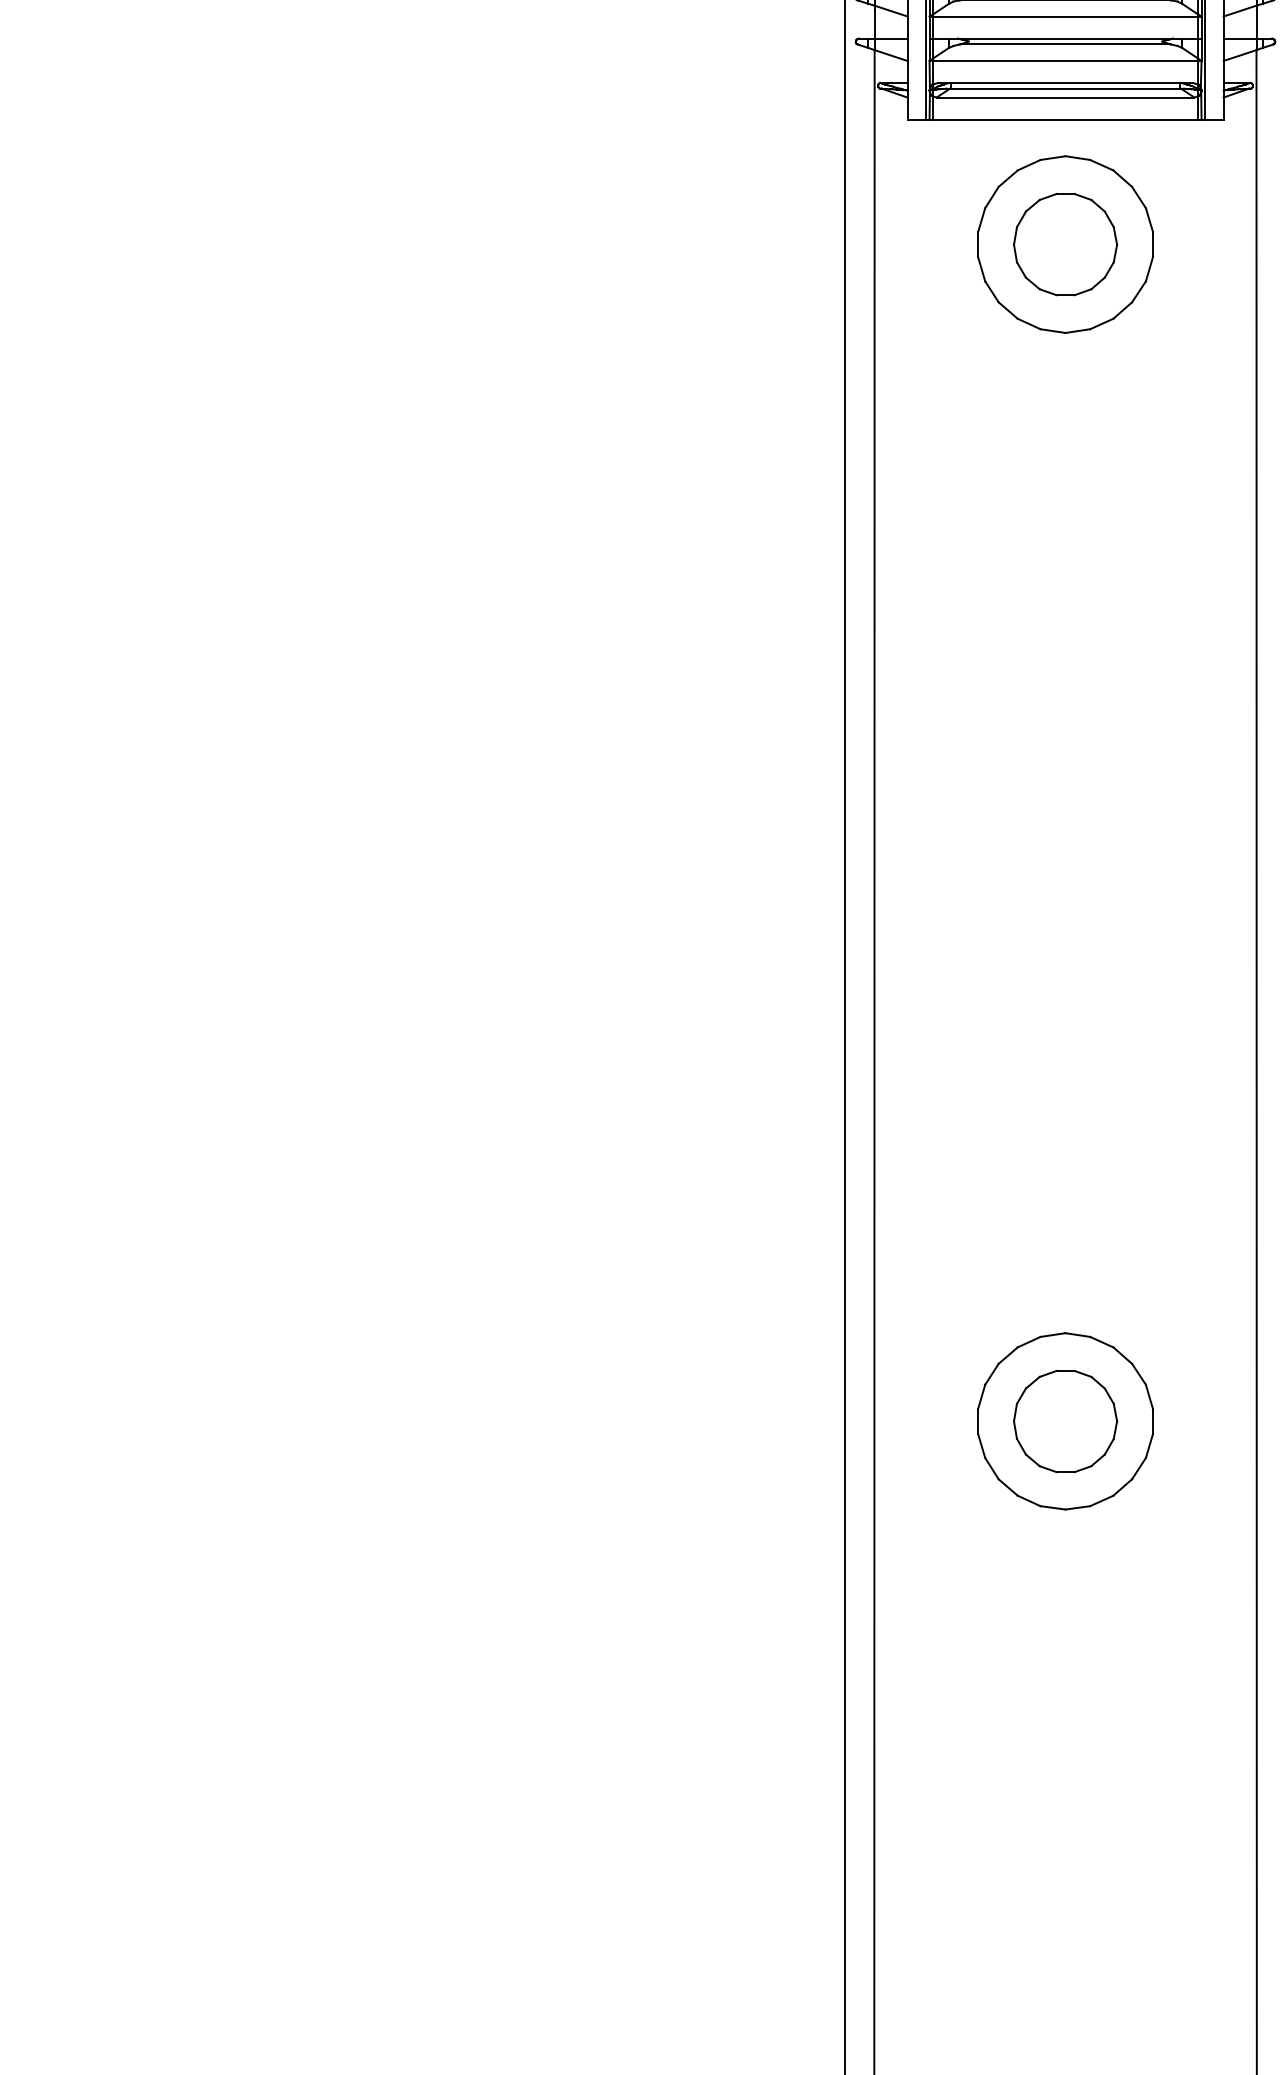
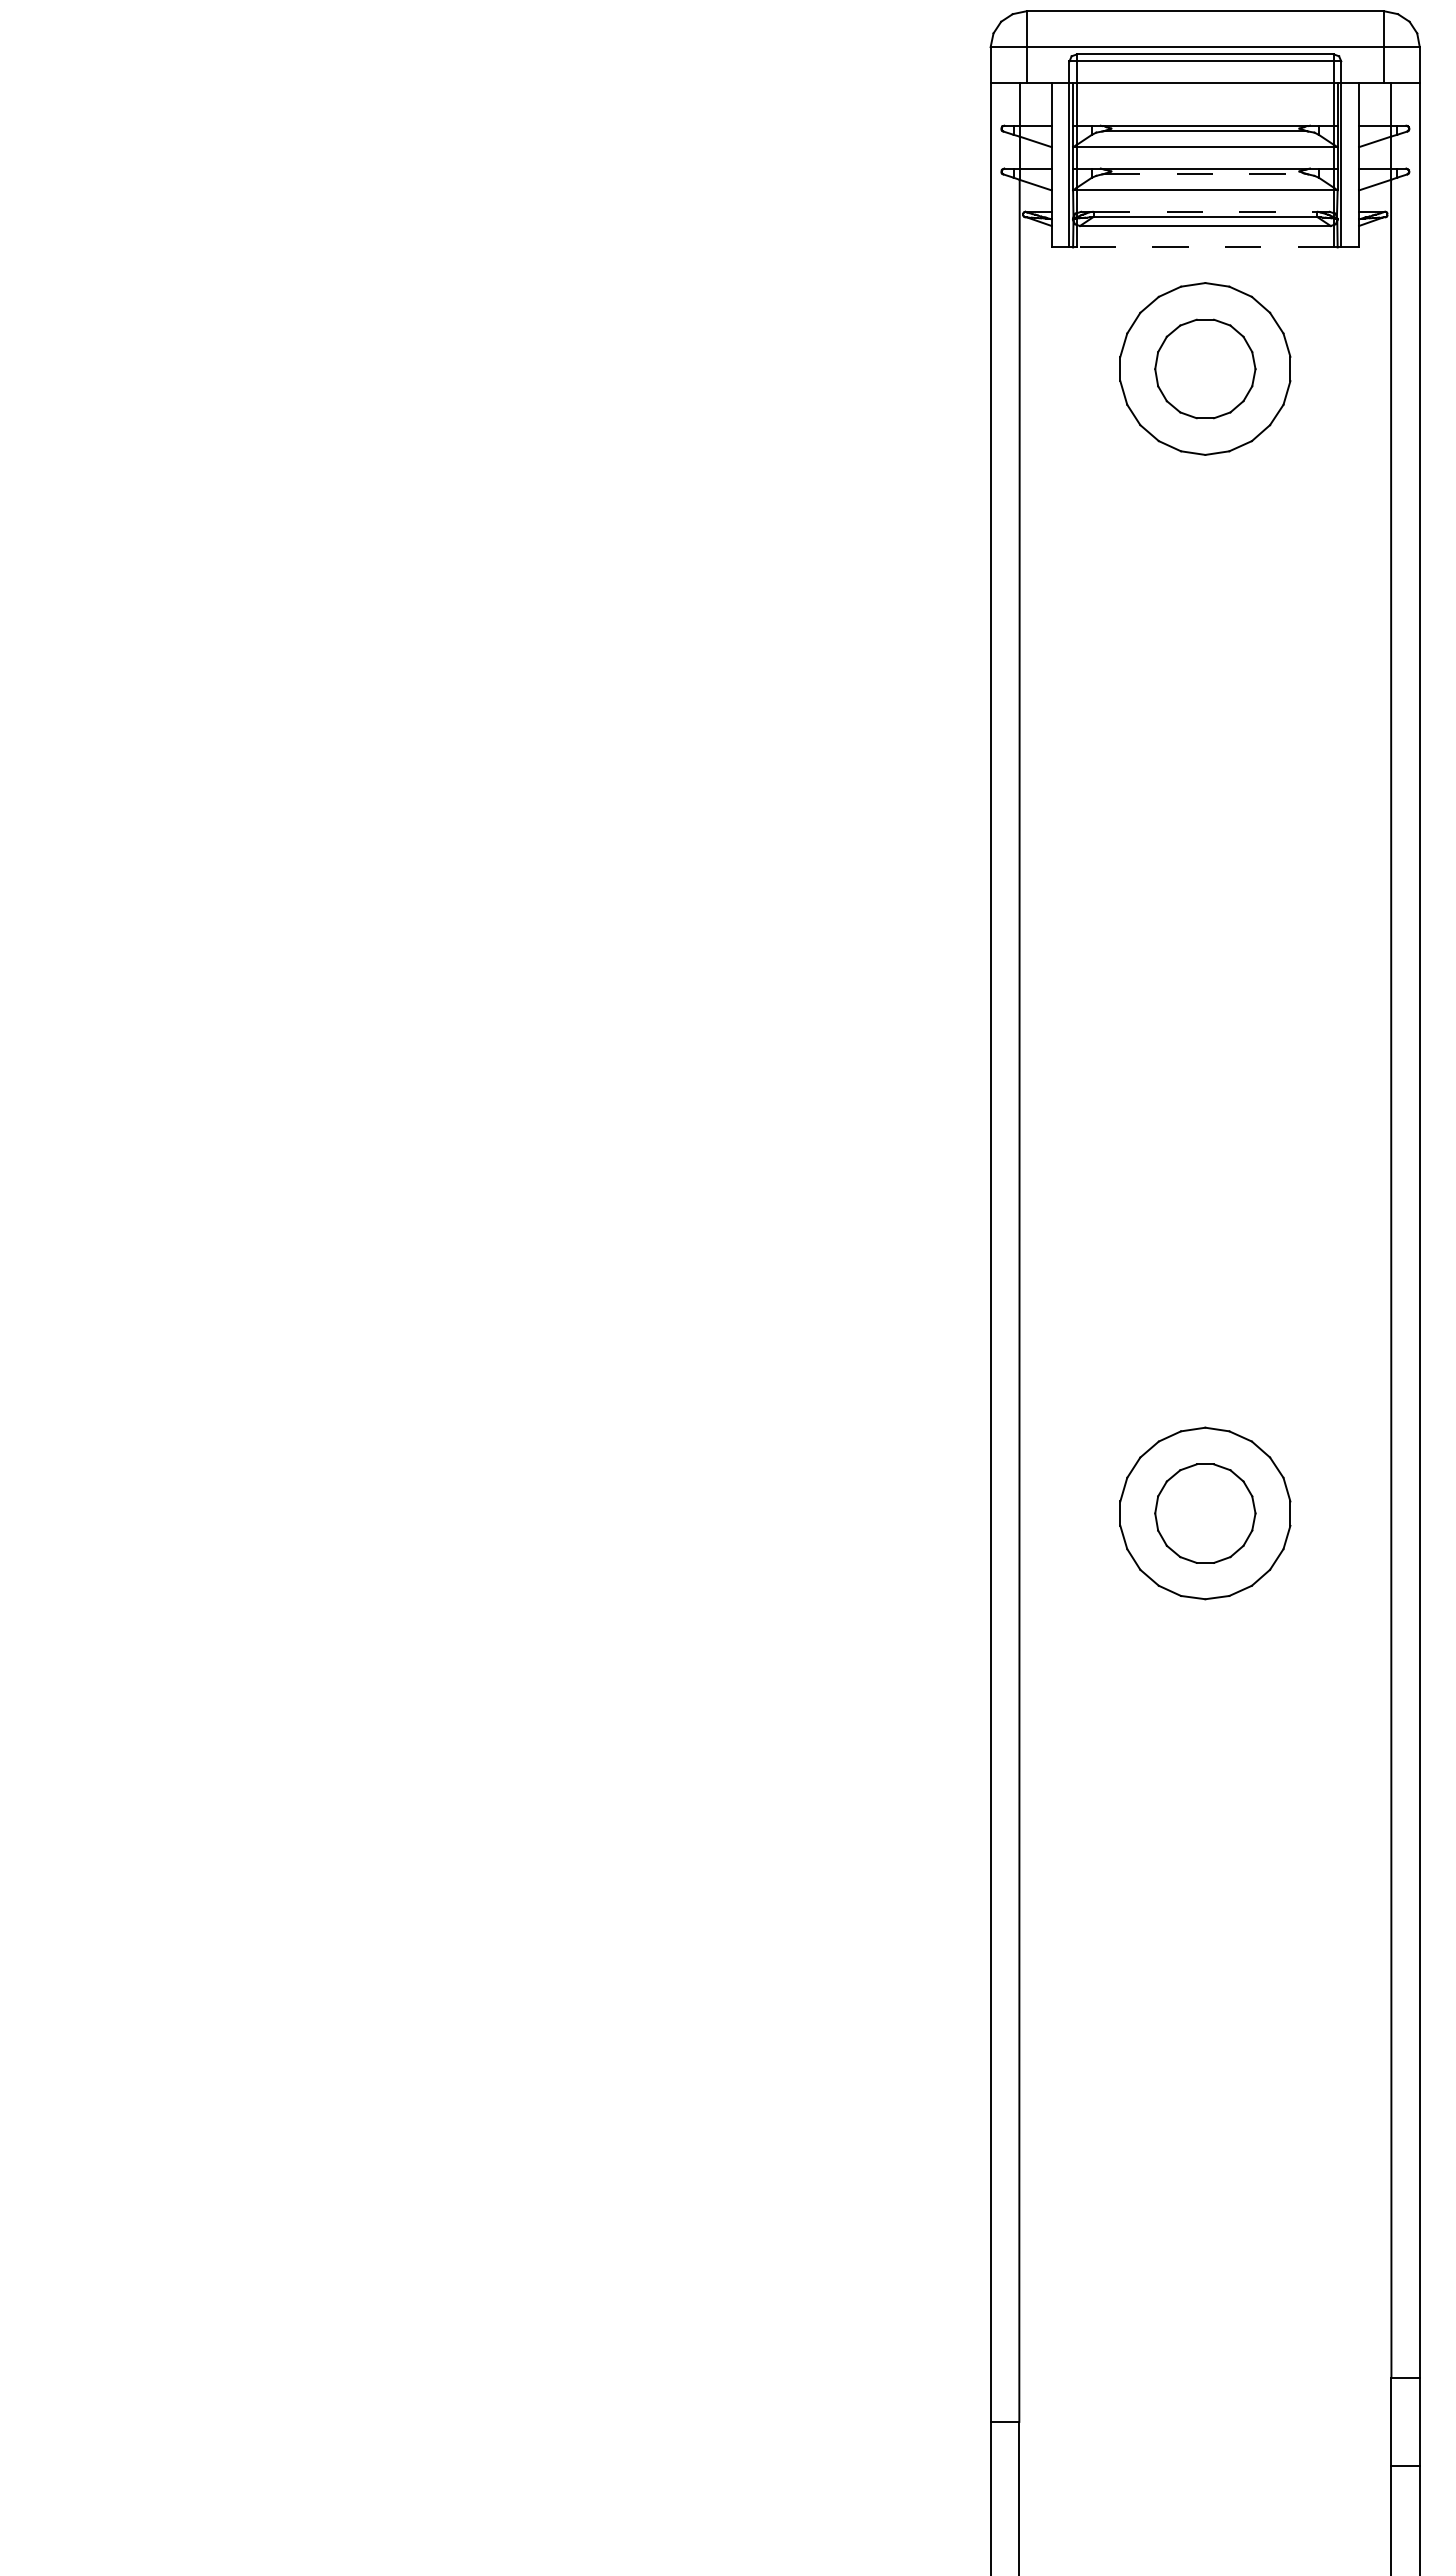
line: (1065, 44) -> (1205, 174), solid -> dashed
line: (1065, 82) -> (1205, 211), solid -> dashed
line: (1065, 119) -> (1205, 247), solid -> dashed

